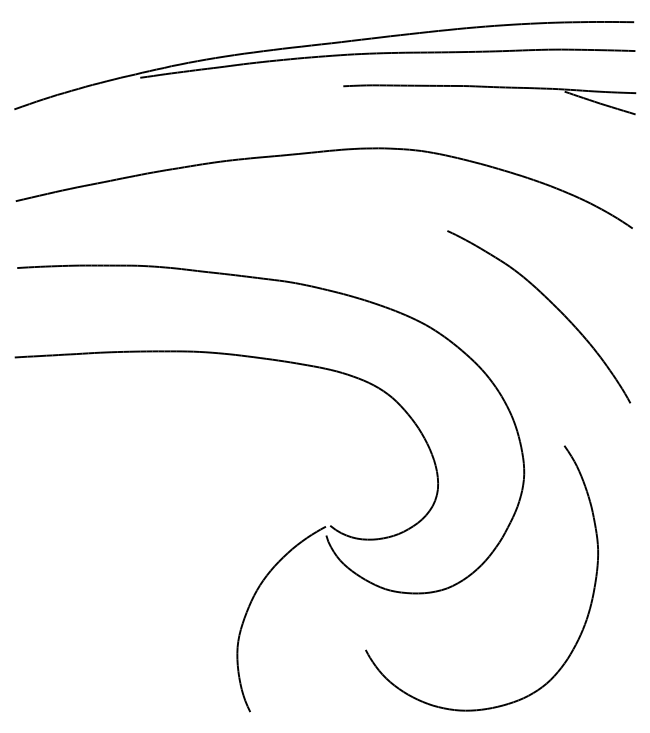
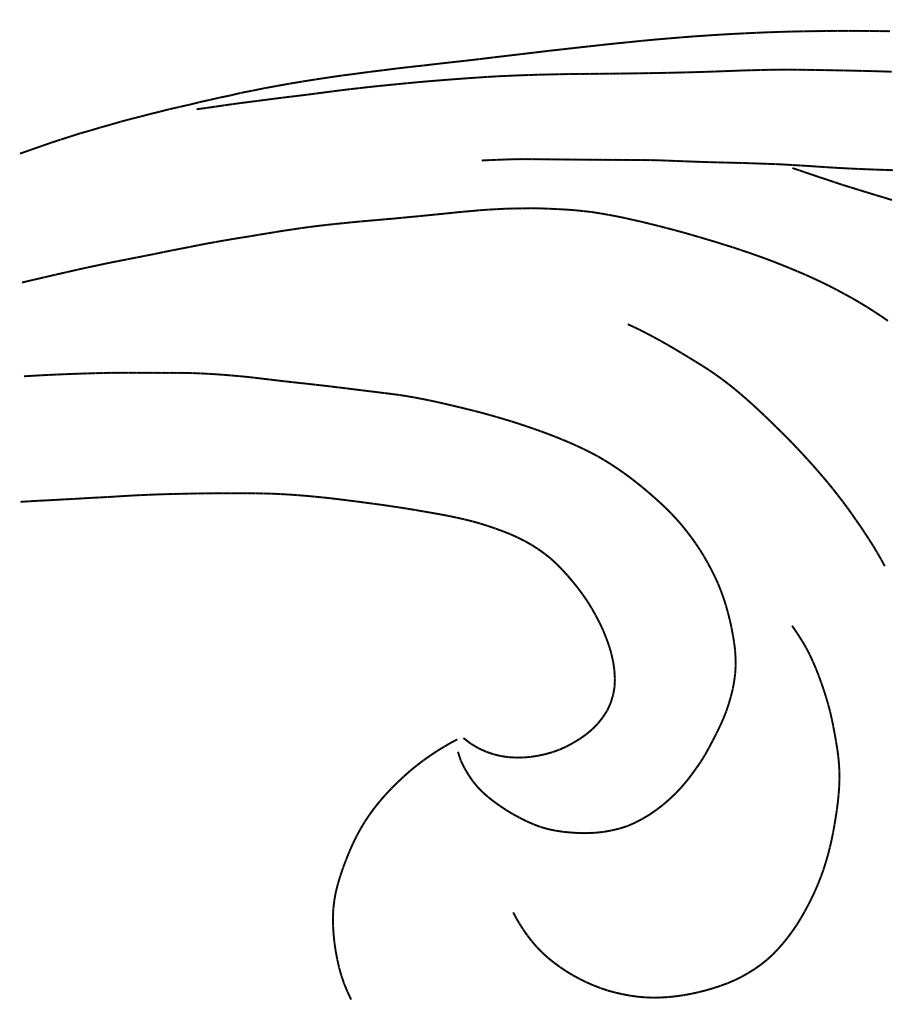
part: (489, 87) -> (686, 162), moved

